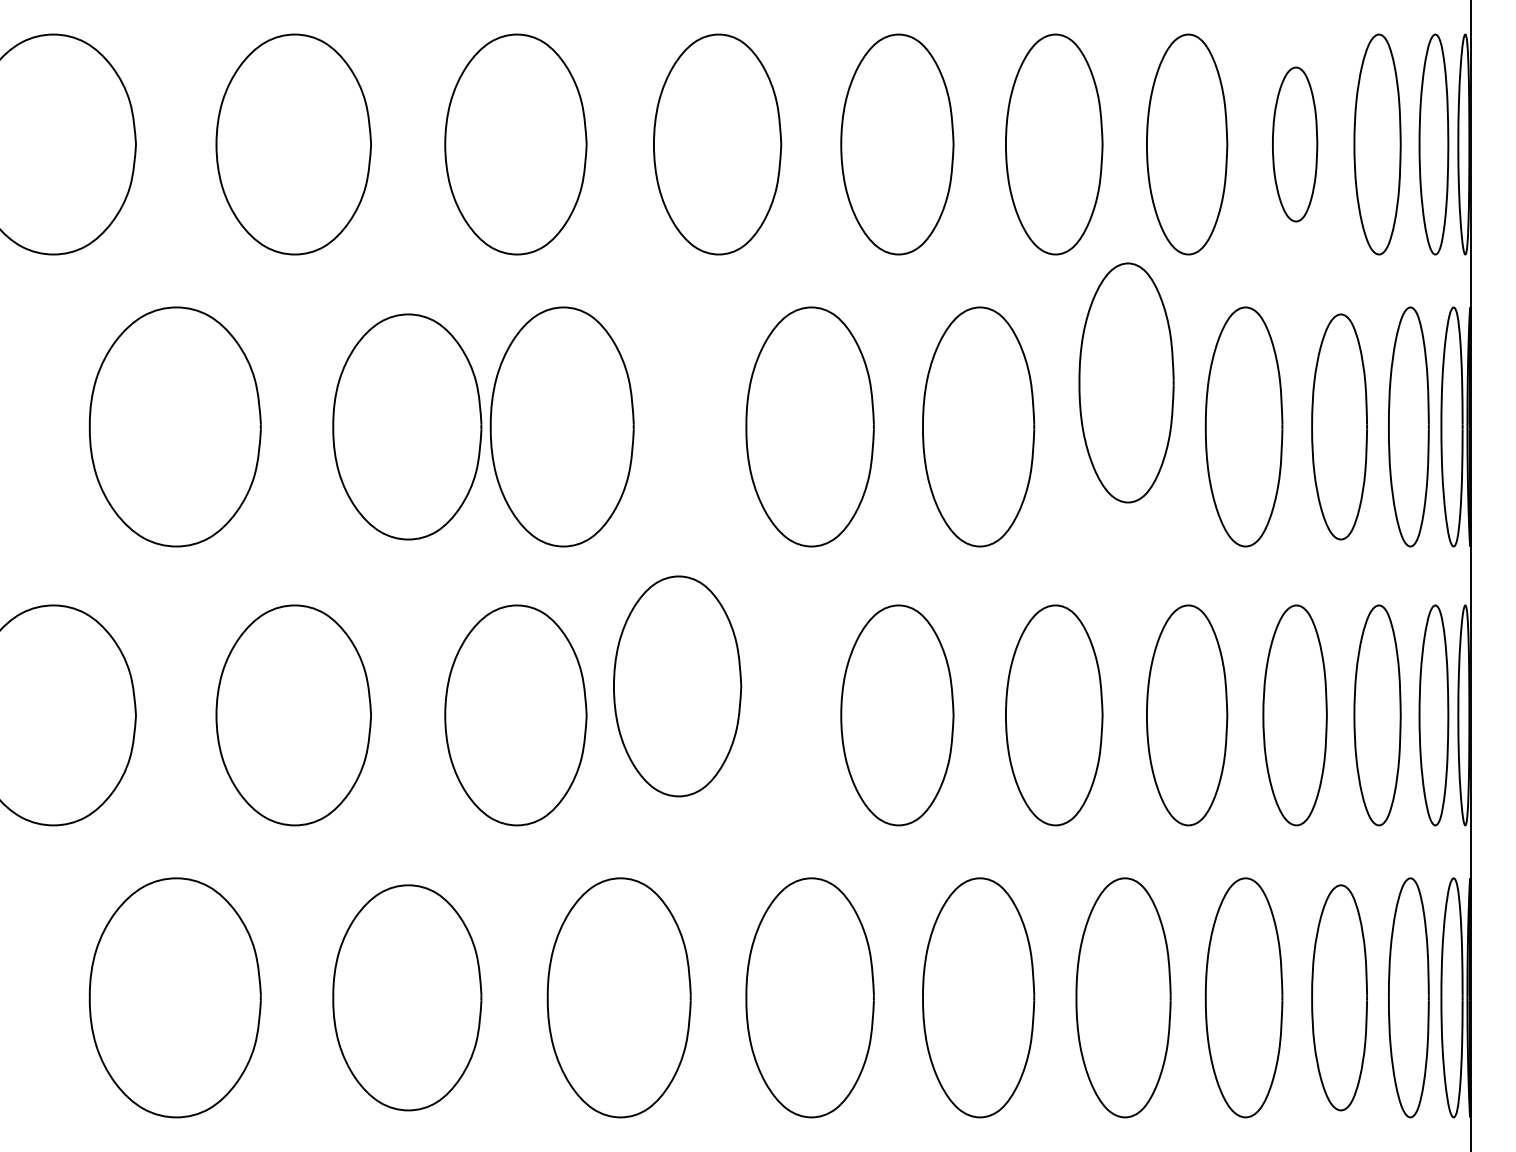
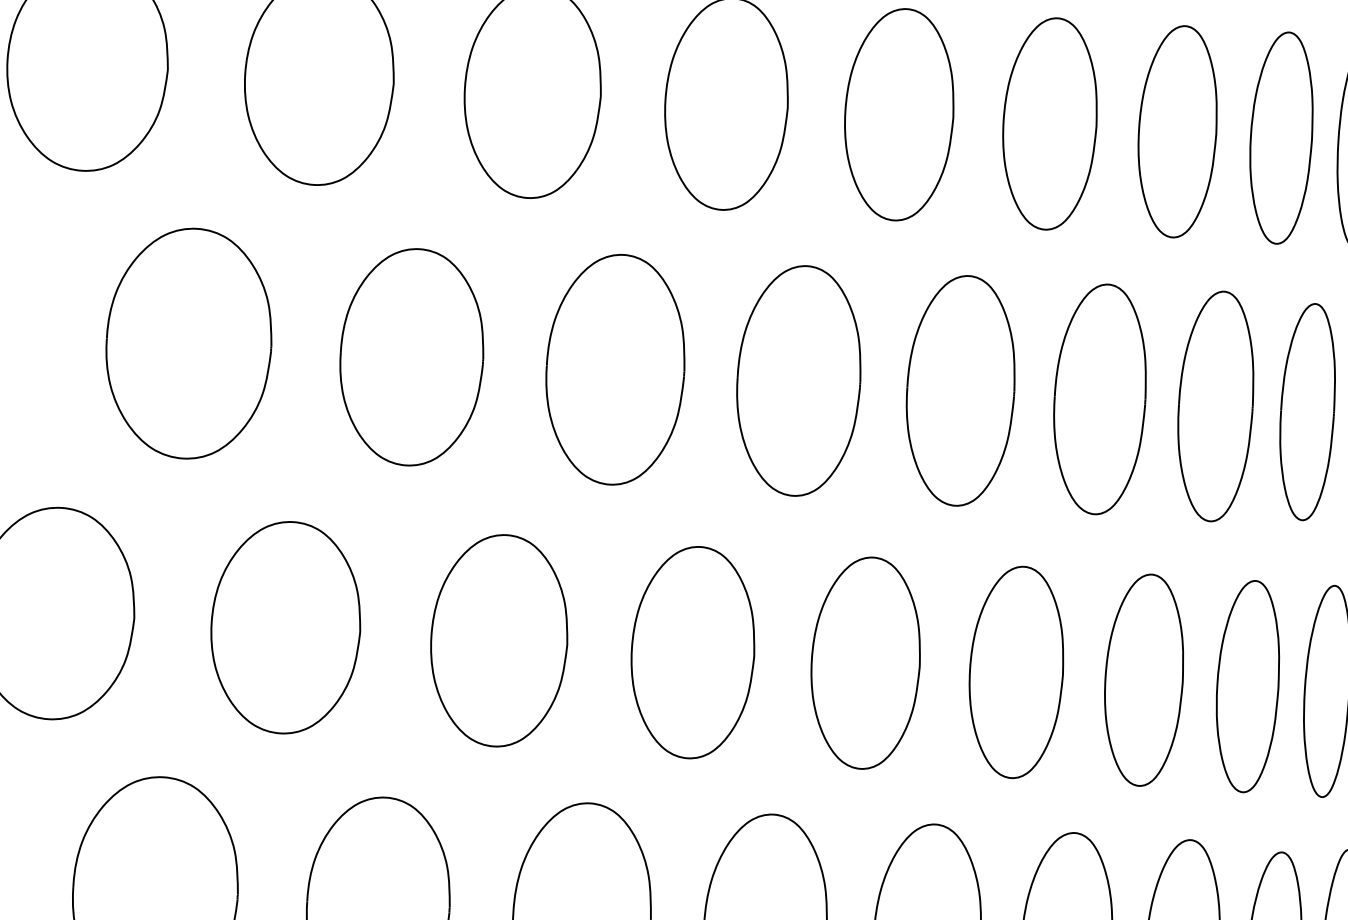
part: (1294, 144) -> (1280, 138), size x1.43
part: (1126, 382) -> (1099, 398), moved
part: (561, 426) -> (614, 369), moved
part: (677, 686) -> (692, 652), moved

